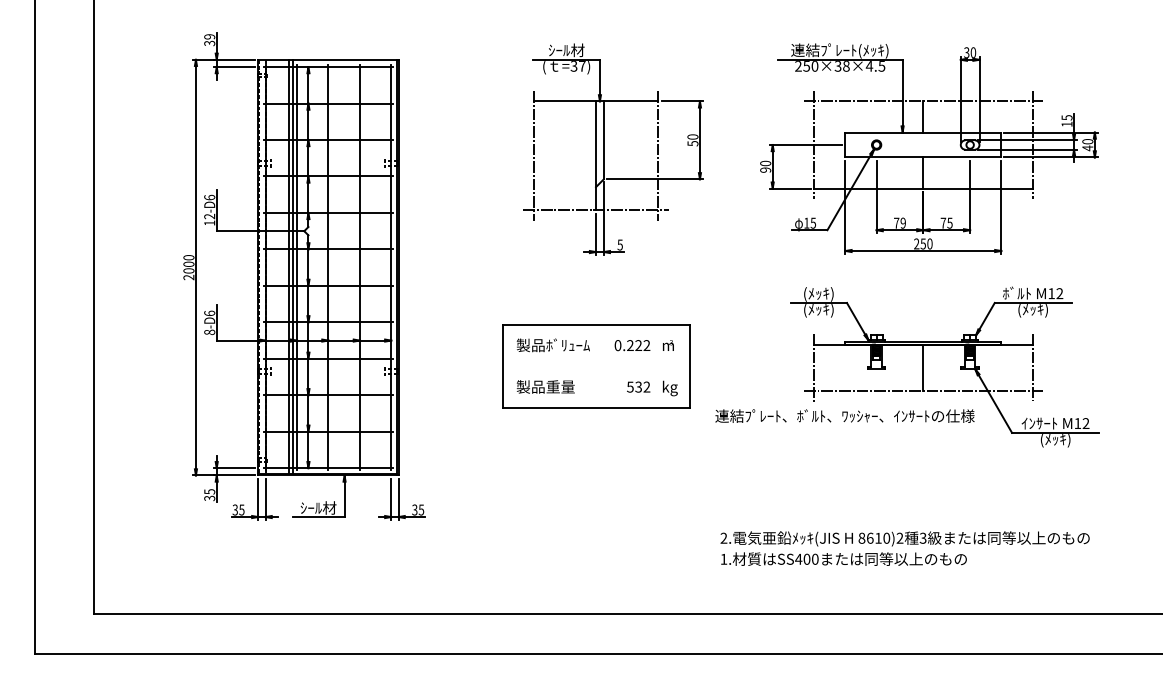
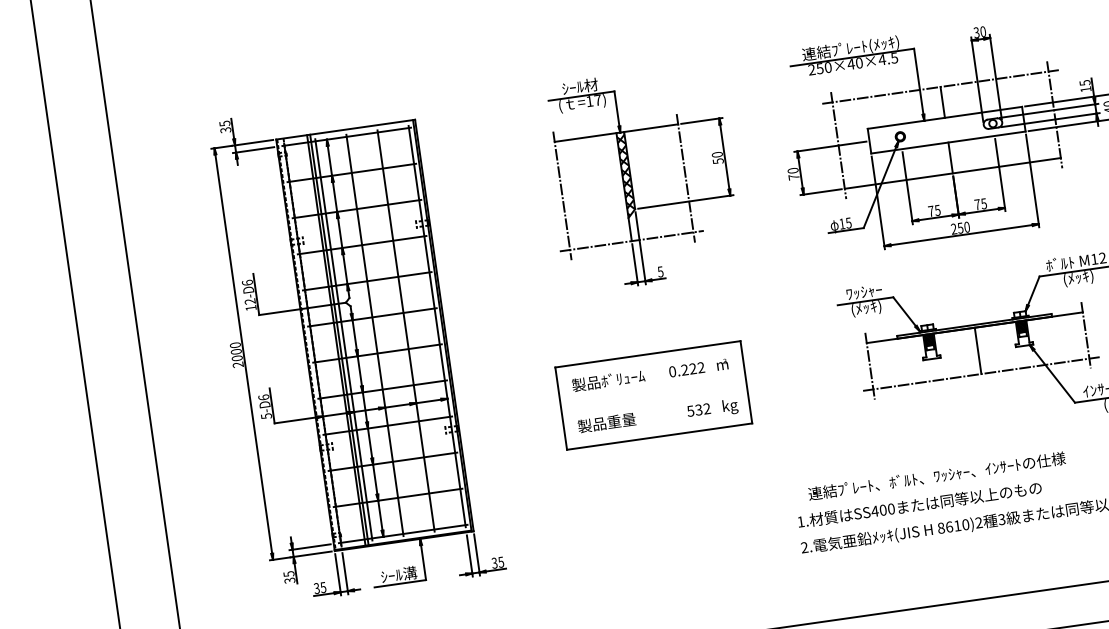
text: (209, 36) -> (224, 123), 39 -> 35
text: (573, 66) -> (589, 101), =37) -> =17)
text: (841, 66) -> (854, 64), 250×38×4.5 -> 250×40×4.5
hatch: (599, 142) -> (625, 173), added
text: (765, 169) -> (793, 176), 90 -> 70
text: (902, 222) -> (936, 209), 79 -> 75
text: (818, 294) -> (863, 292), (ﾒｯｷ) -> ﾜｯｼｬｰ
text: (209, 332) -> (266, 416), 8-D6 -> 5-D6
text: (844, 415) -> (936, 475), moved
text: (329, 507) -> (409, 572), ｼｰﾙ材 -> ｼｰﾙ溝
text: (843, 558) -> (919, 504), moved

